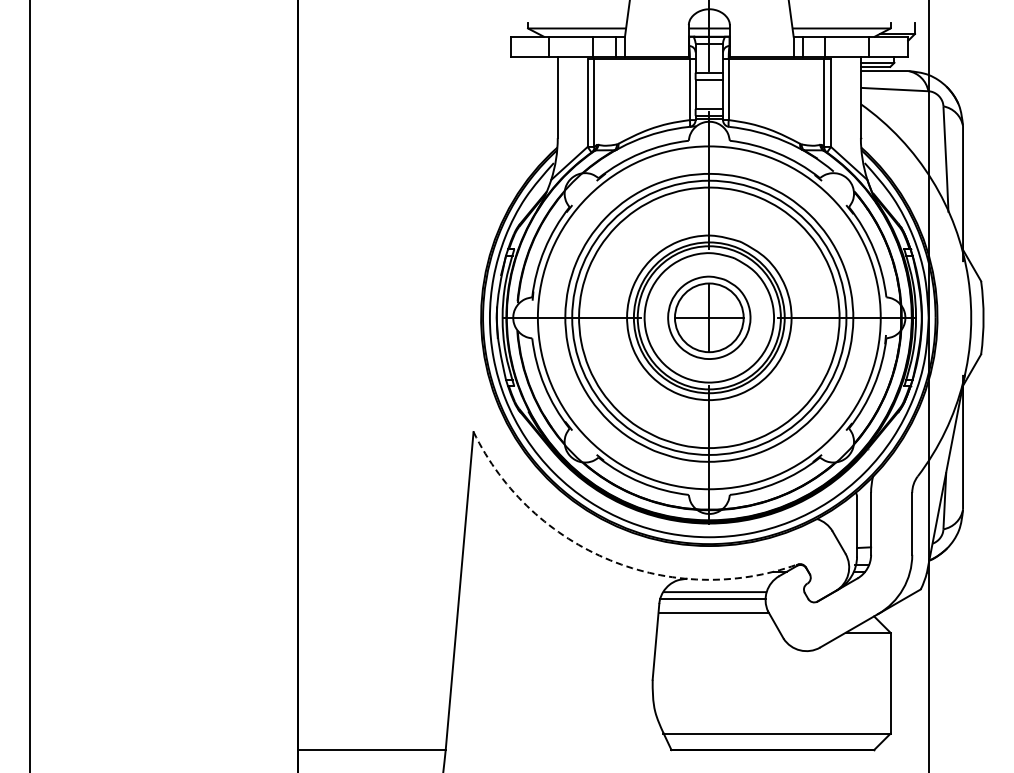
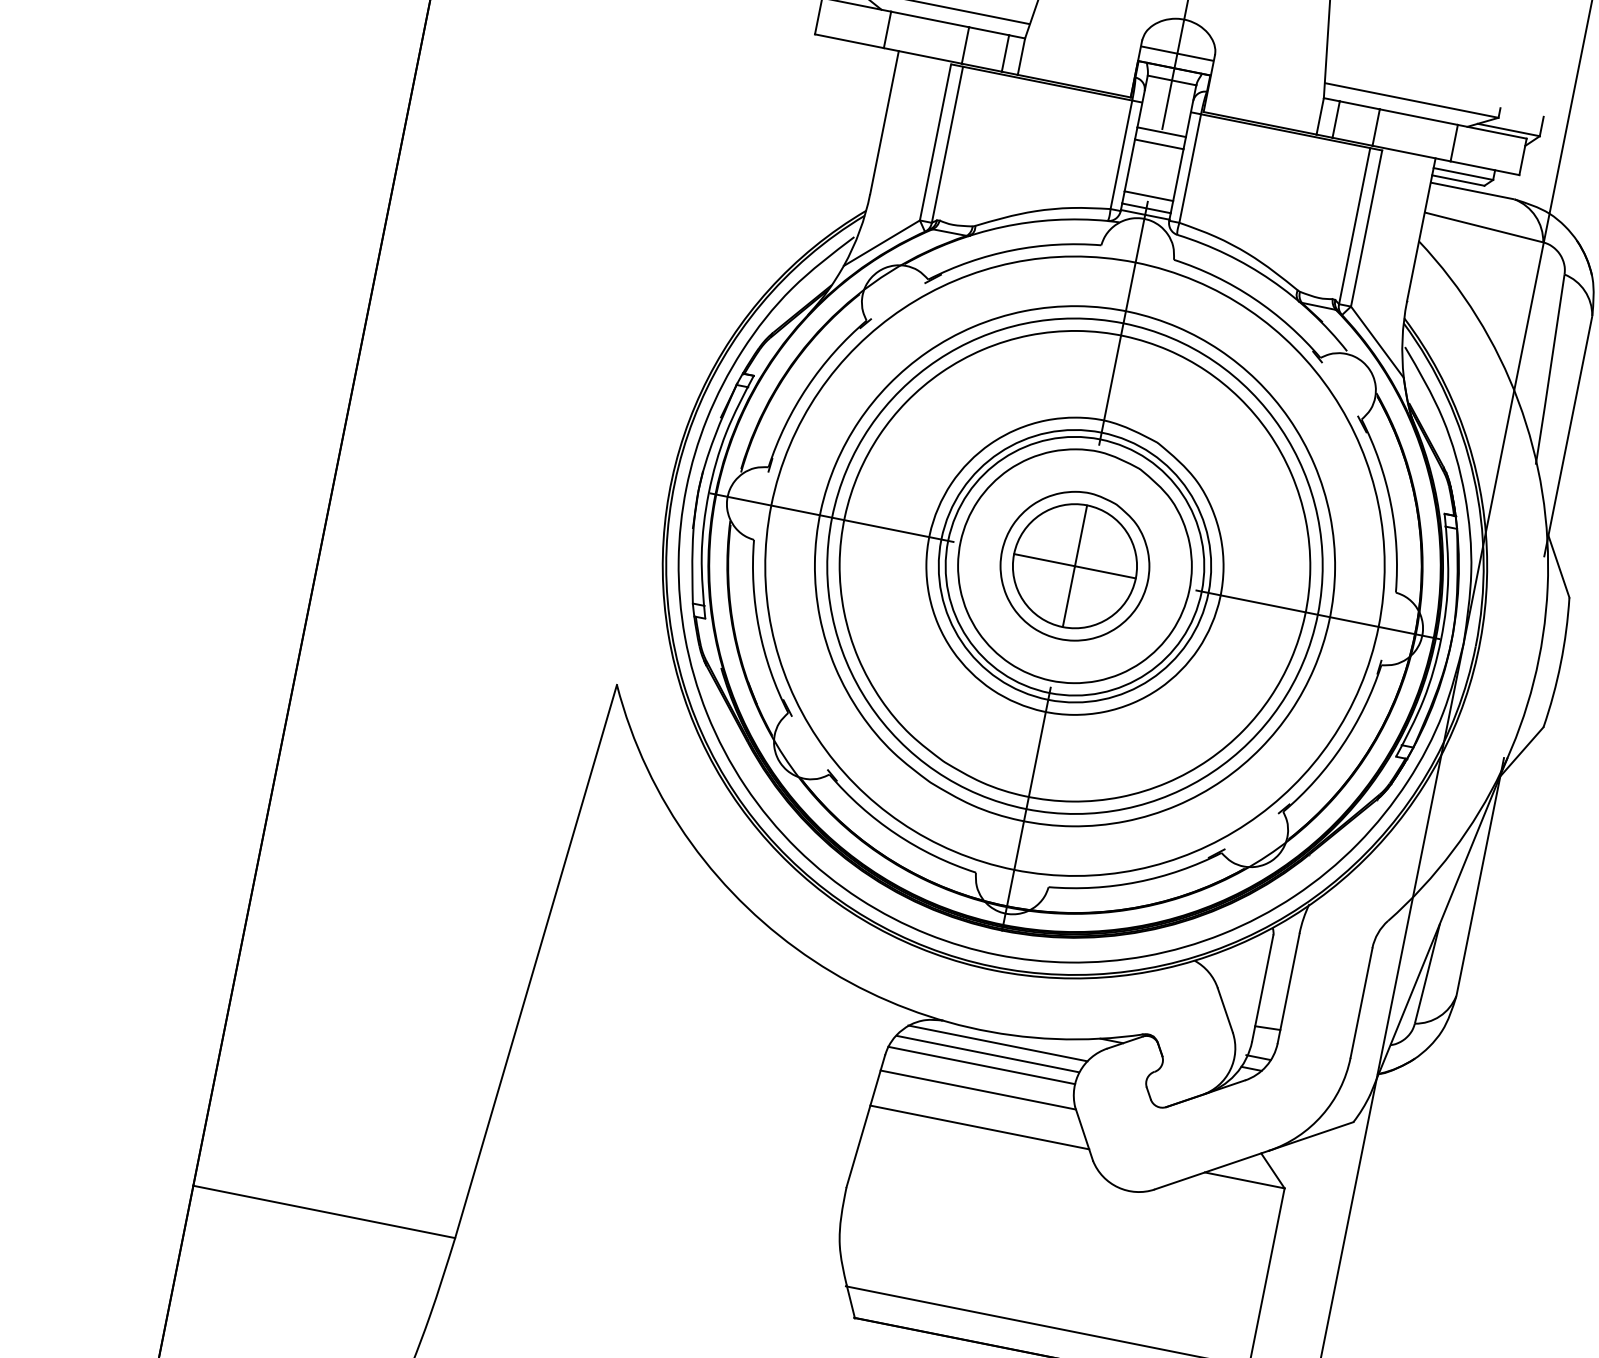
arc: (610, 560) -> (814, 961), dashed -> solid
line: (718, 585) -> (996, 1043), added
line: (718, 632) -> (979, 1126), added

